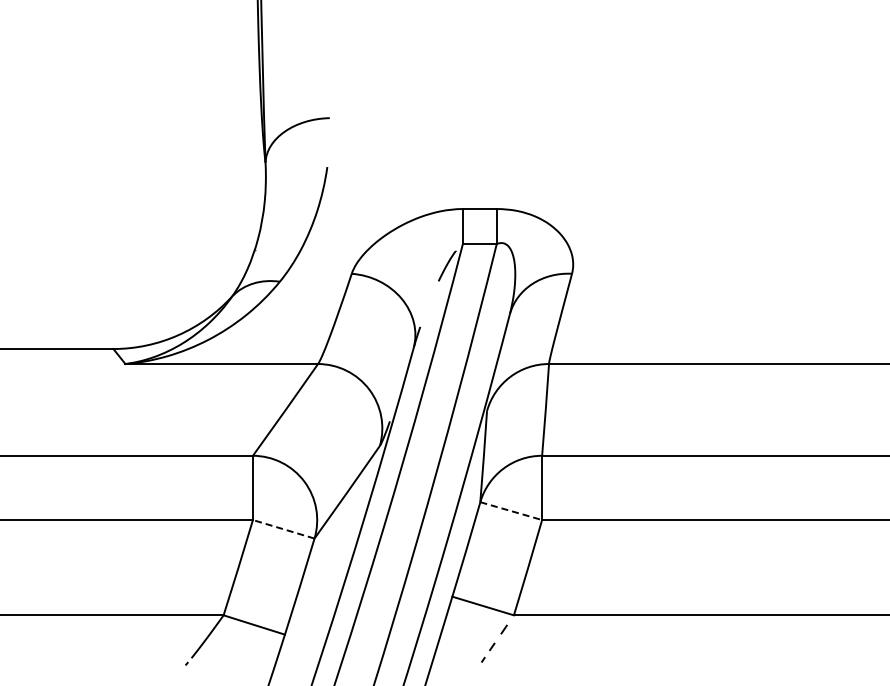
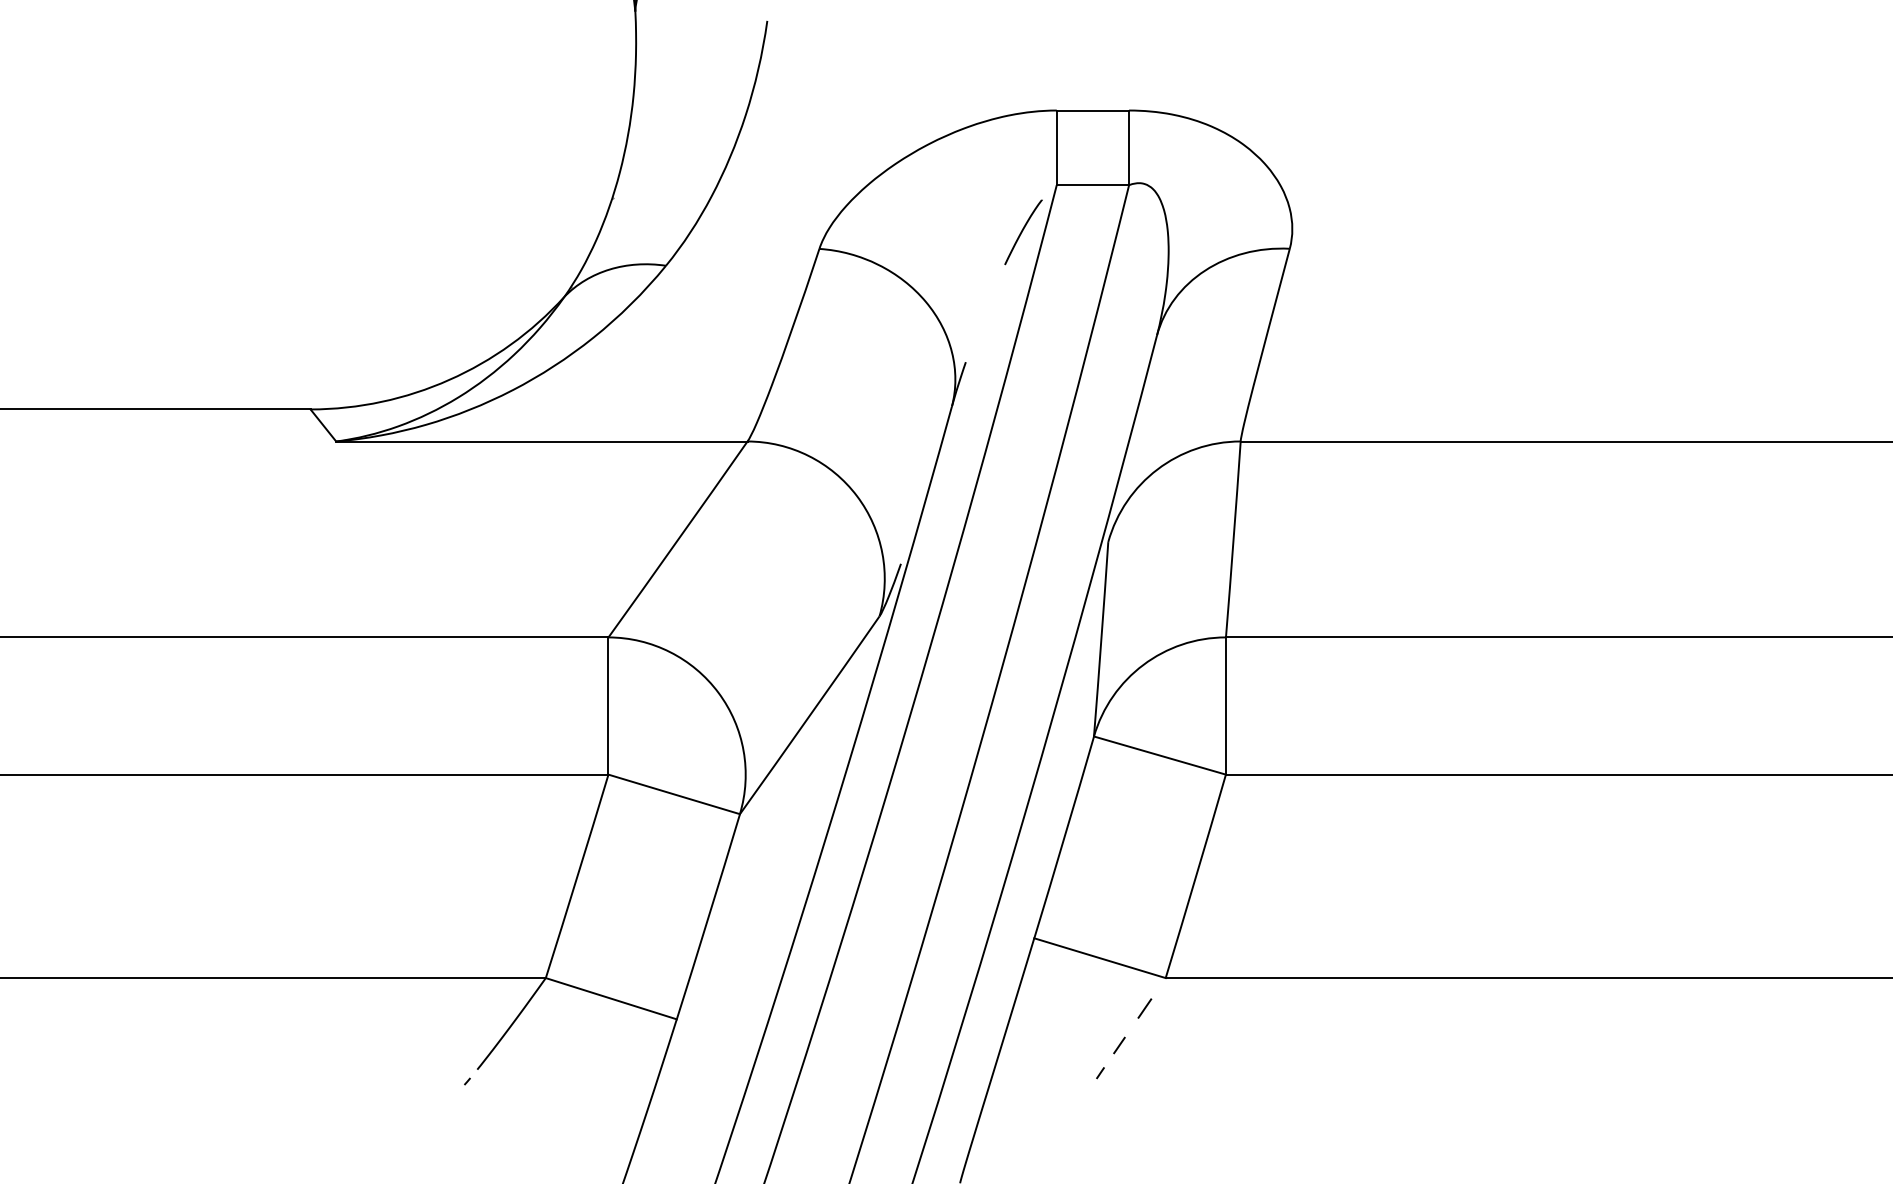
line: (511, 511) -> (1160, 756), dashed -> solid
line: (283, 529) -> (673, 794), dashed -> solid

